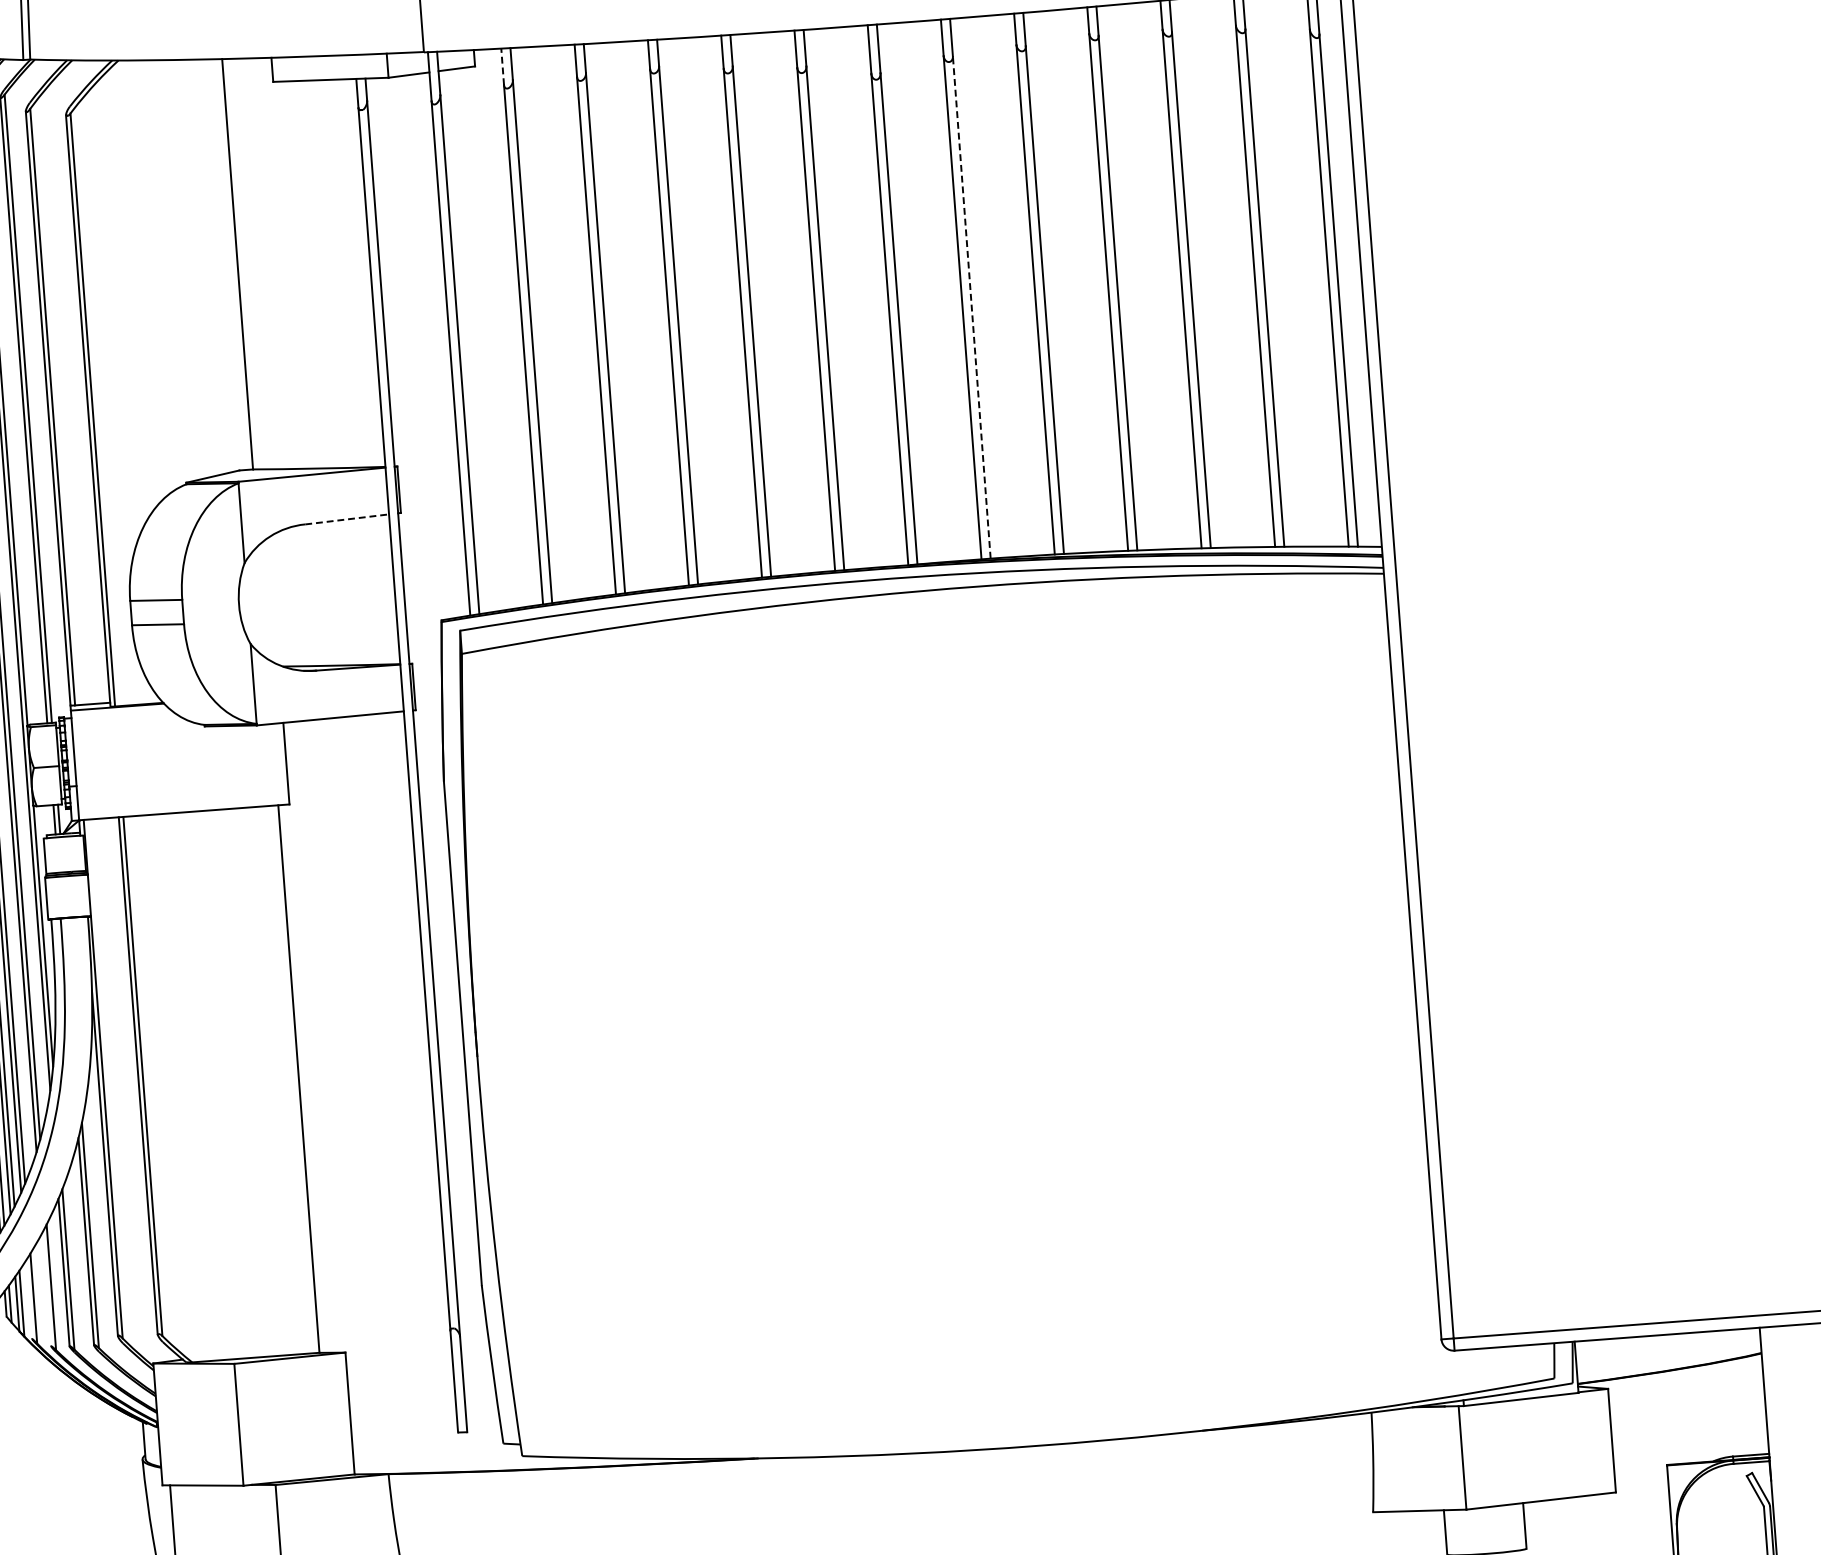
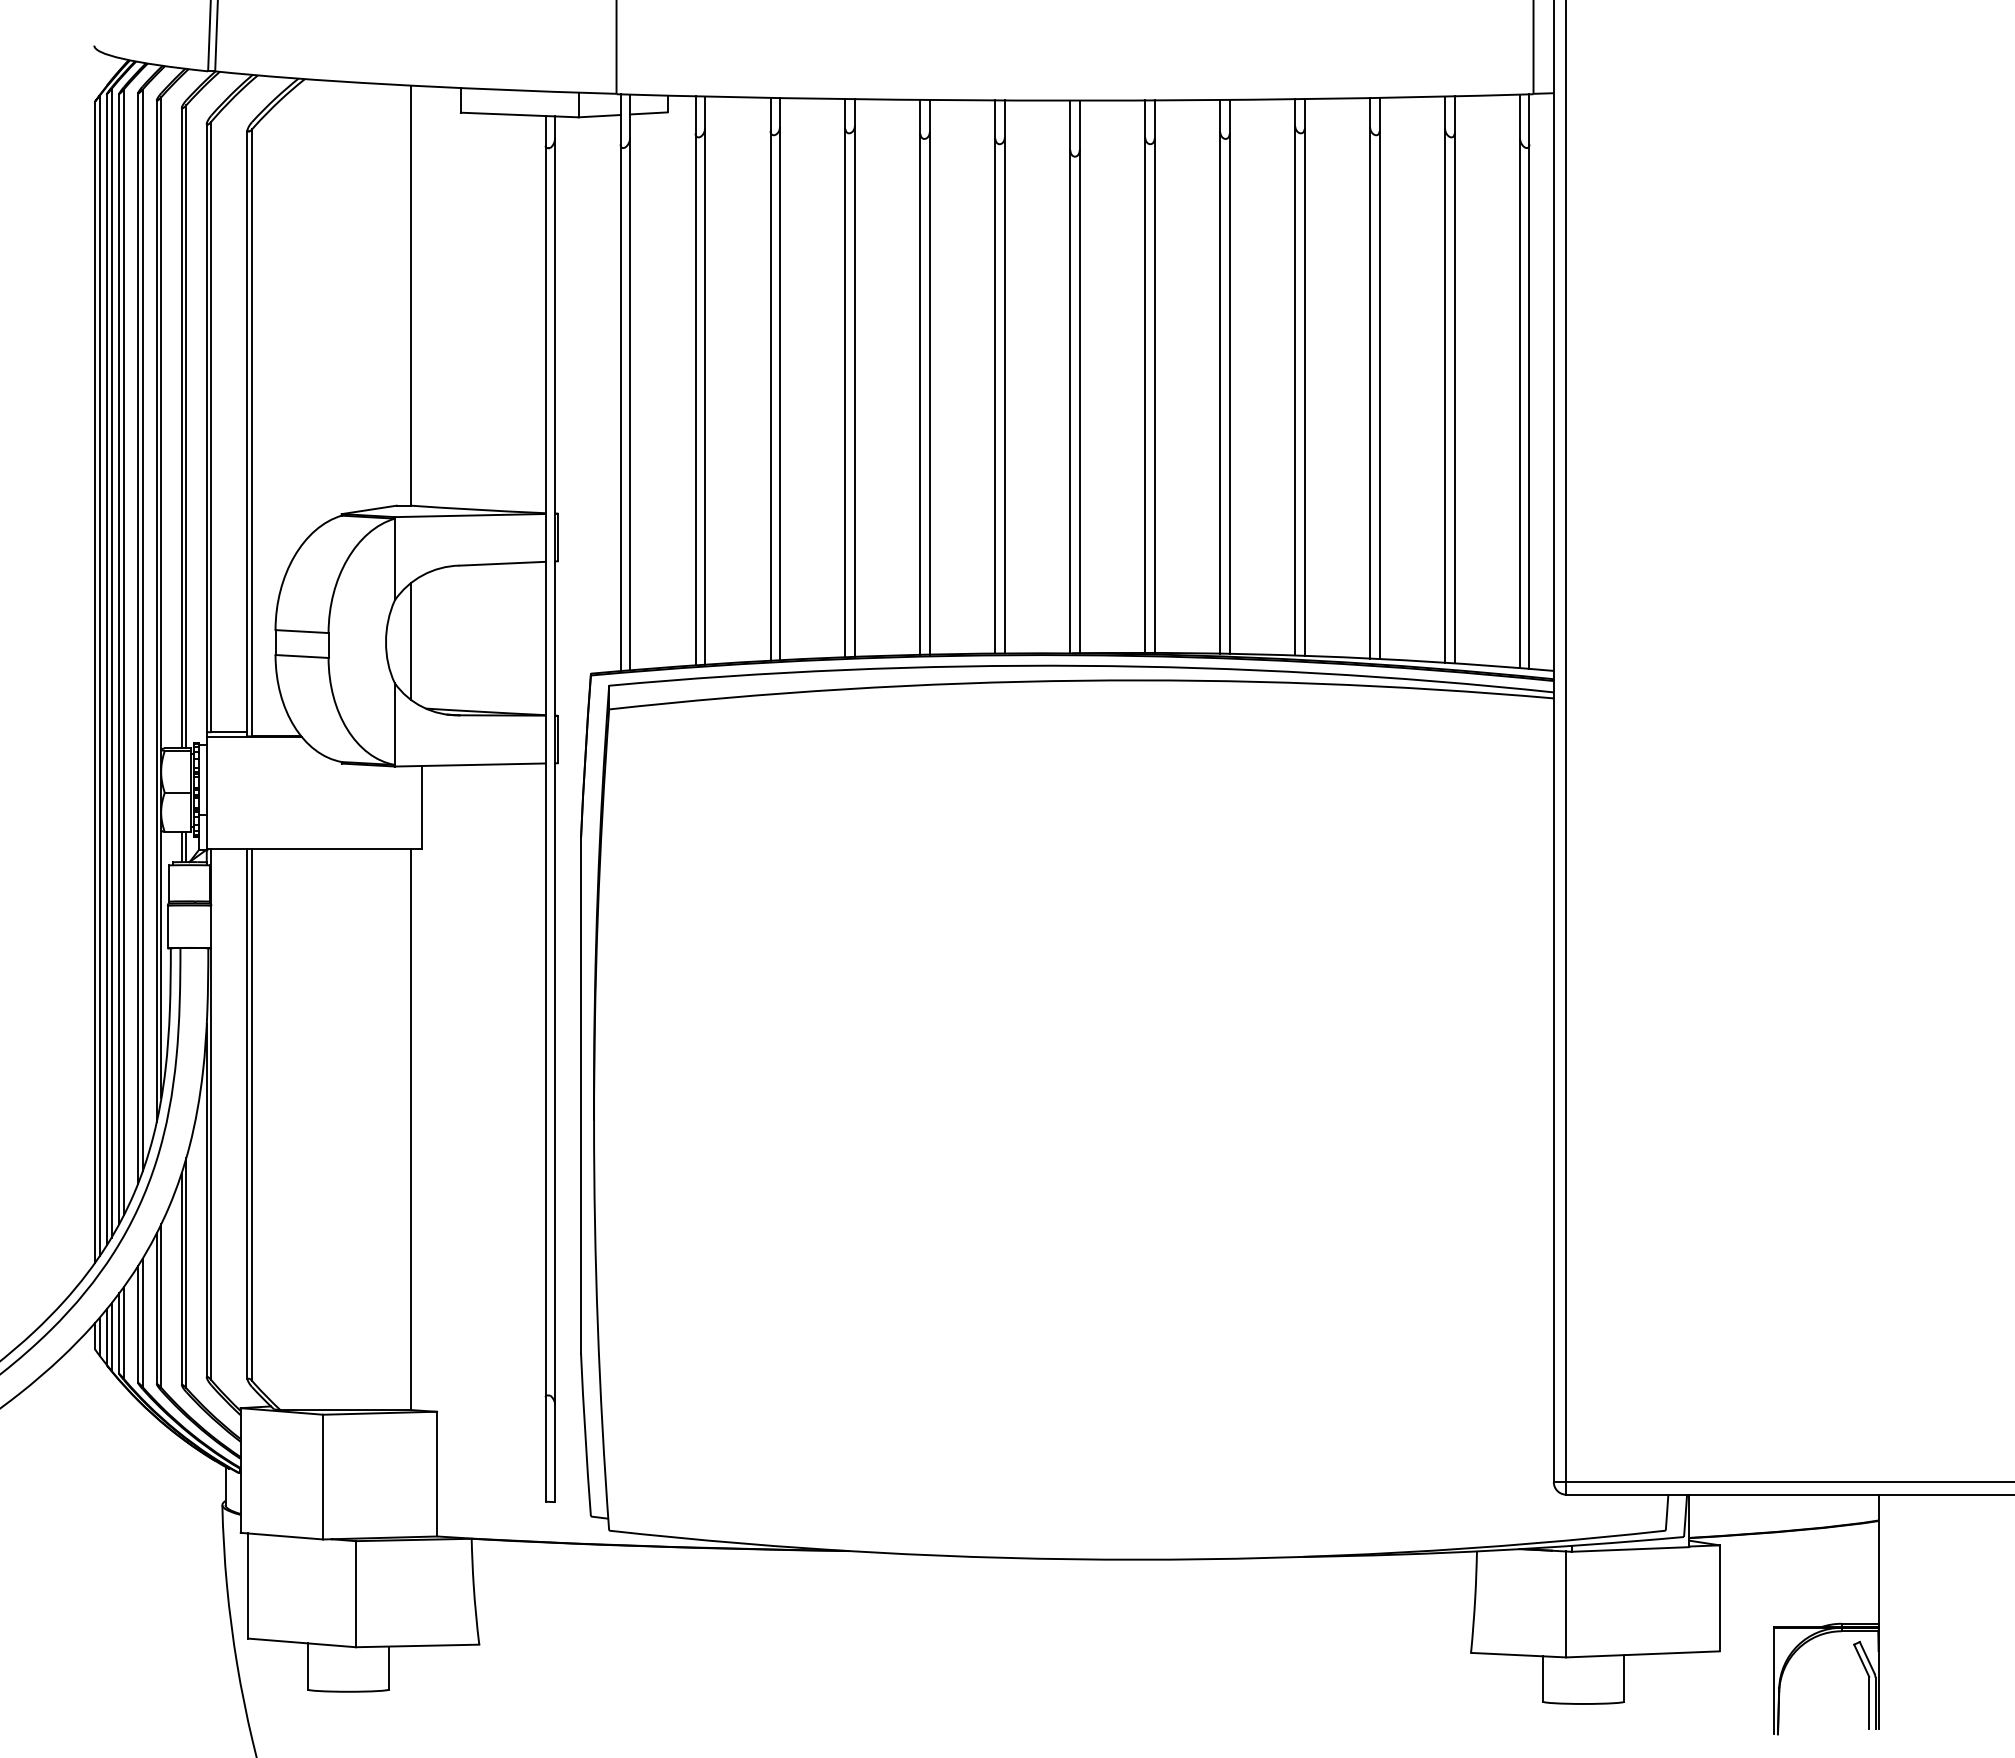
line: (502, 67) -> (695, 115), dashed -> solid
line: (971, 307) -> (1154, 395), dashed -> solid
line: (348, 519) -> (503, 563), dashed -> solid
line: (262, 602) -> (410, 641), added
line: (47, 1289) -> (138, 1324), added
line: (29, 1299) -> (119, 1333), added

